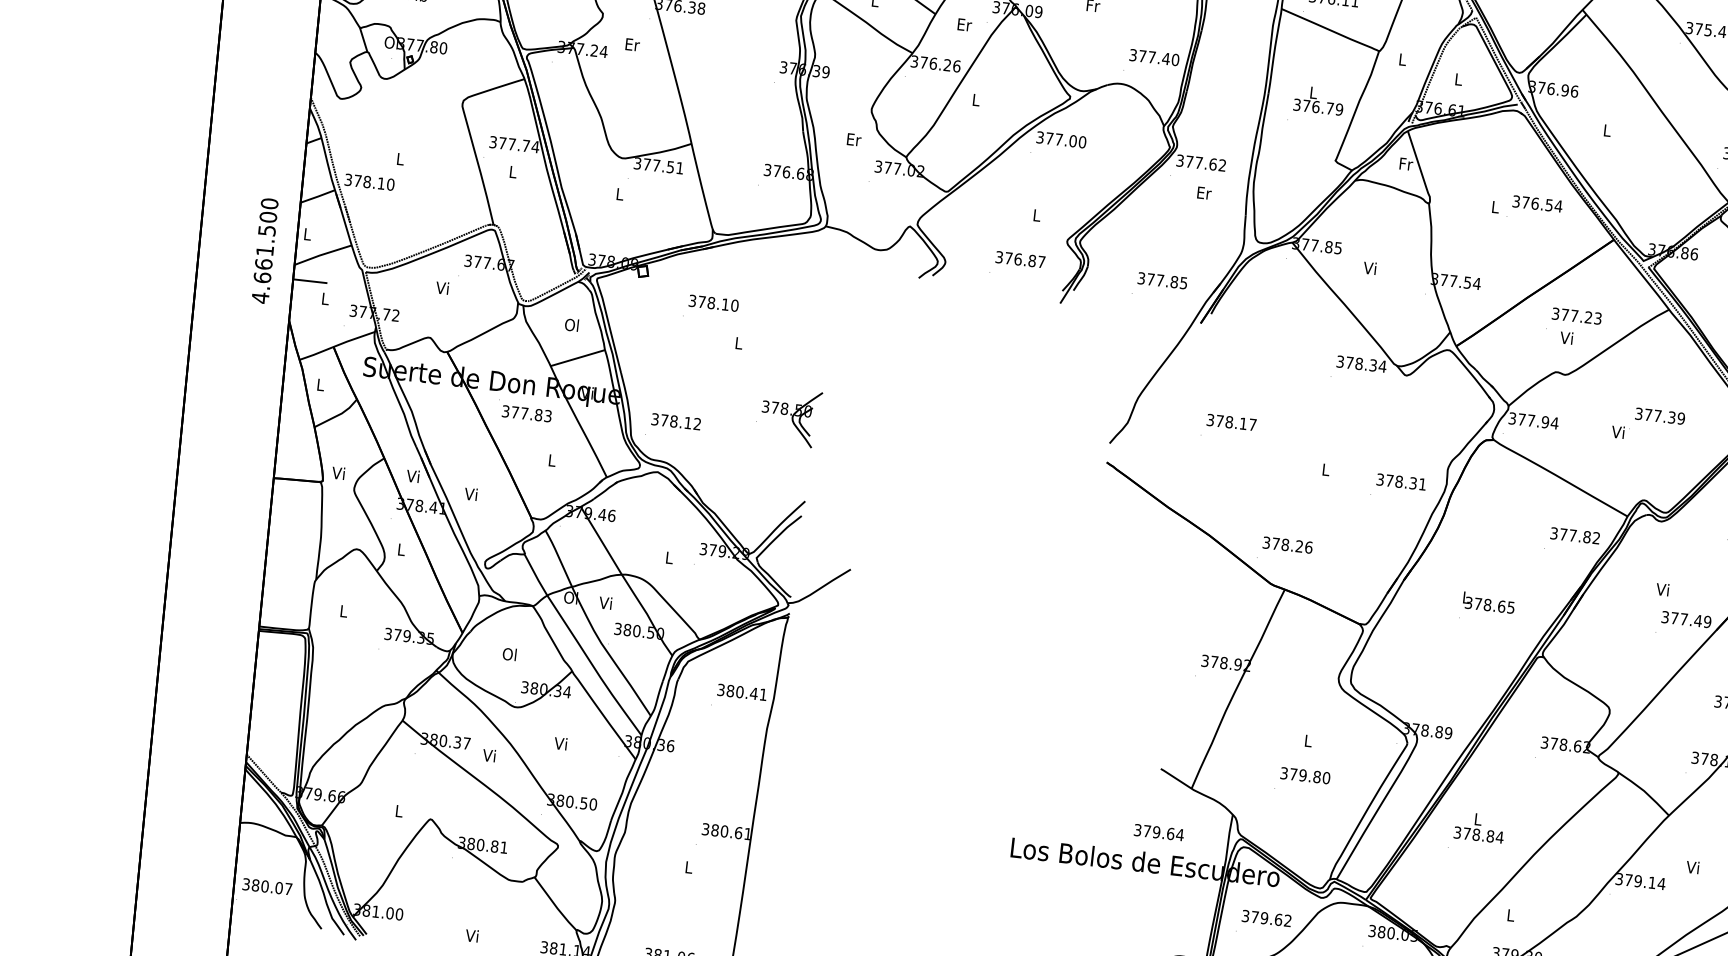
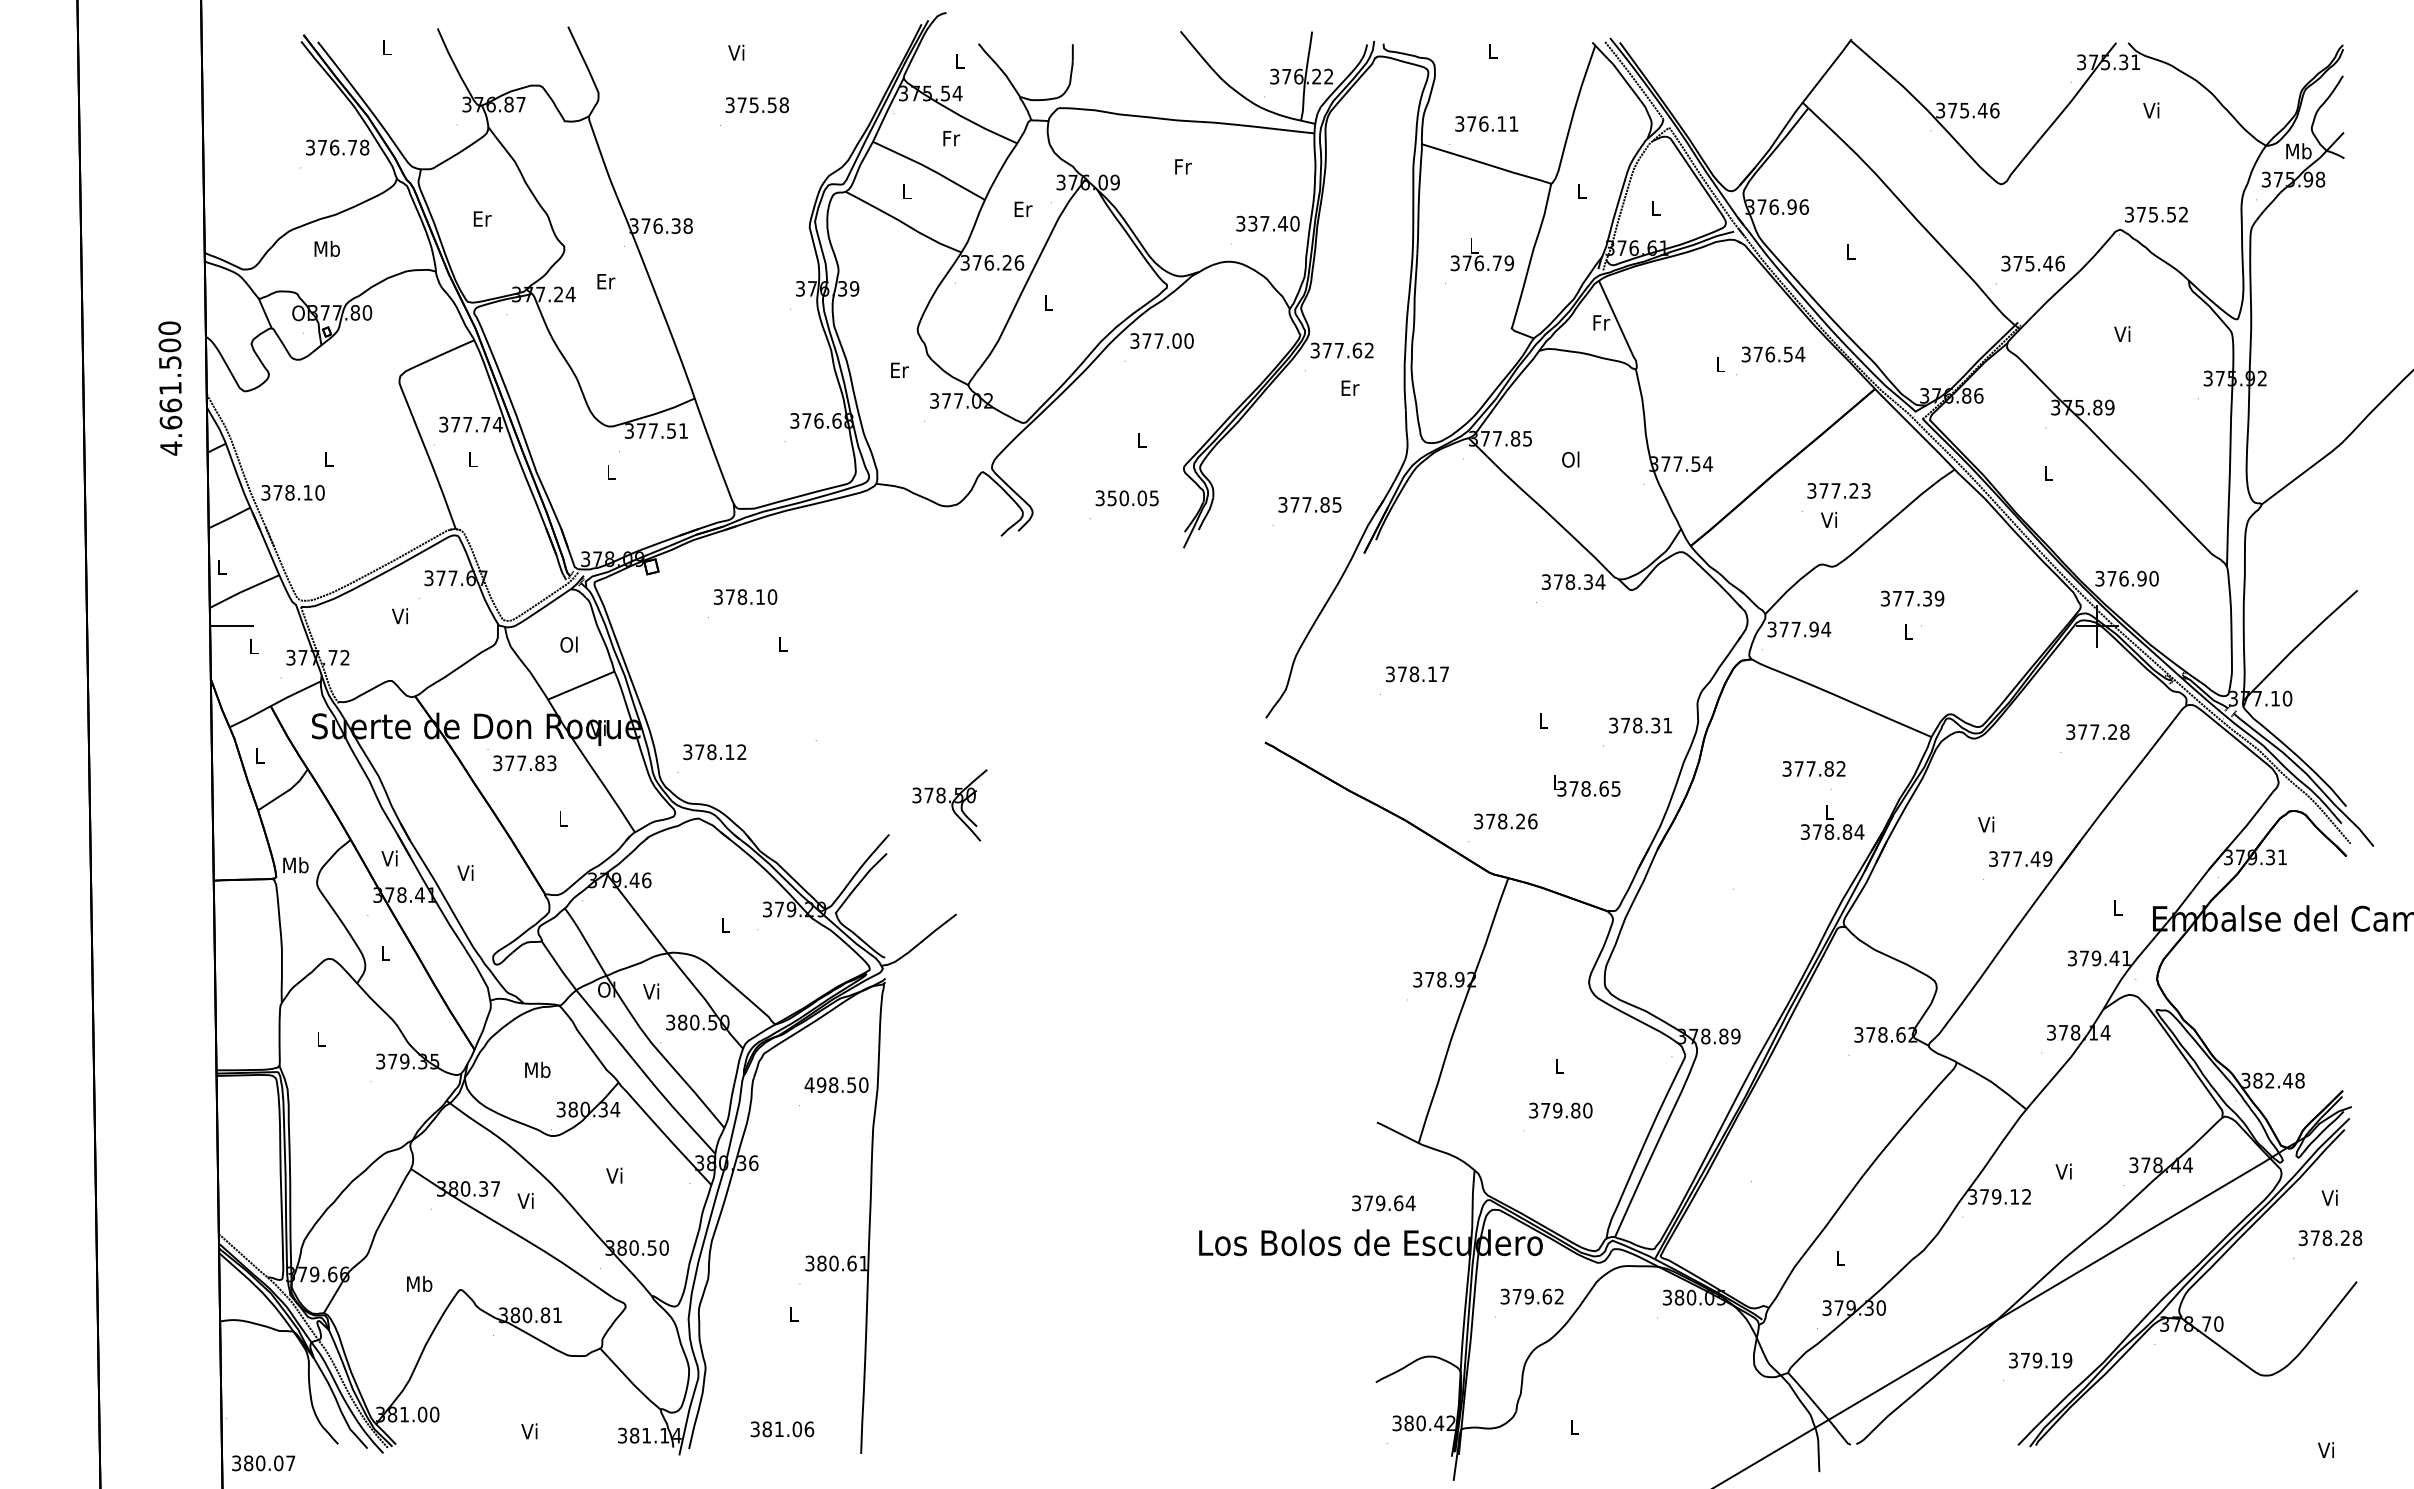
text: (1142, 56) -> (1252, 223), 377.40 -> 337.40
text: (265, 250) -> (170, 388), moved
text: (1024, 260) -> (1132, 498), 376.87 -> 350.05
text: (1370, 268) -> (1570, 459), Vi -> Ol
text: (1660, 416) -> (1912, 598), moved
part: (790, 417) -> (949, 805), moved
text: (1618, 431) -> (1907, 631), Vi -> L
text: (338, 473) -> (295, 865), Vi -> Mb
text: (1574, 535) -> (1813, 768), moved
text: (1489, 602) -> (1587, 785), moved
text: (510, 653) -> (537, 1069), Ol -> Mb
text: (742, 691) -> (836, 1084), 380.41 -> 498.50
text: (399, 810) -> (419, 1283), L -> Mb
text: (1479, 827) -> (1832, 822), moved
text: (1661, 883) -> (2026, 1196), 379.14 -> 379.12
text: (267, 886) -> (263, 1463), moved

